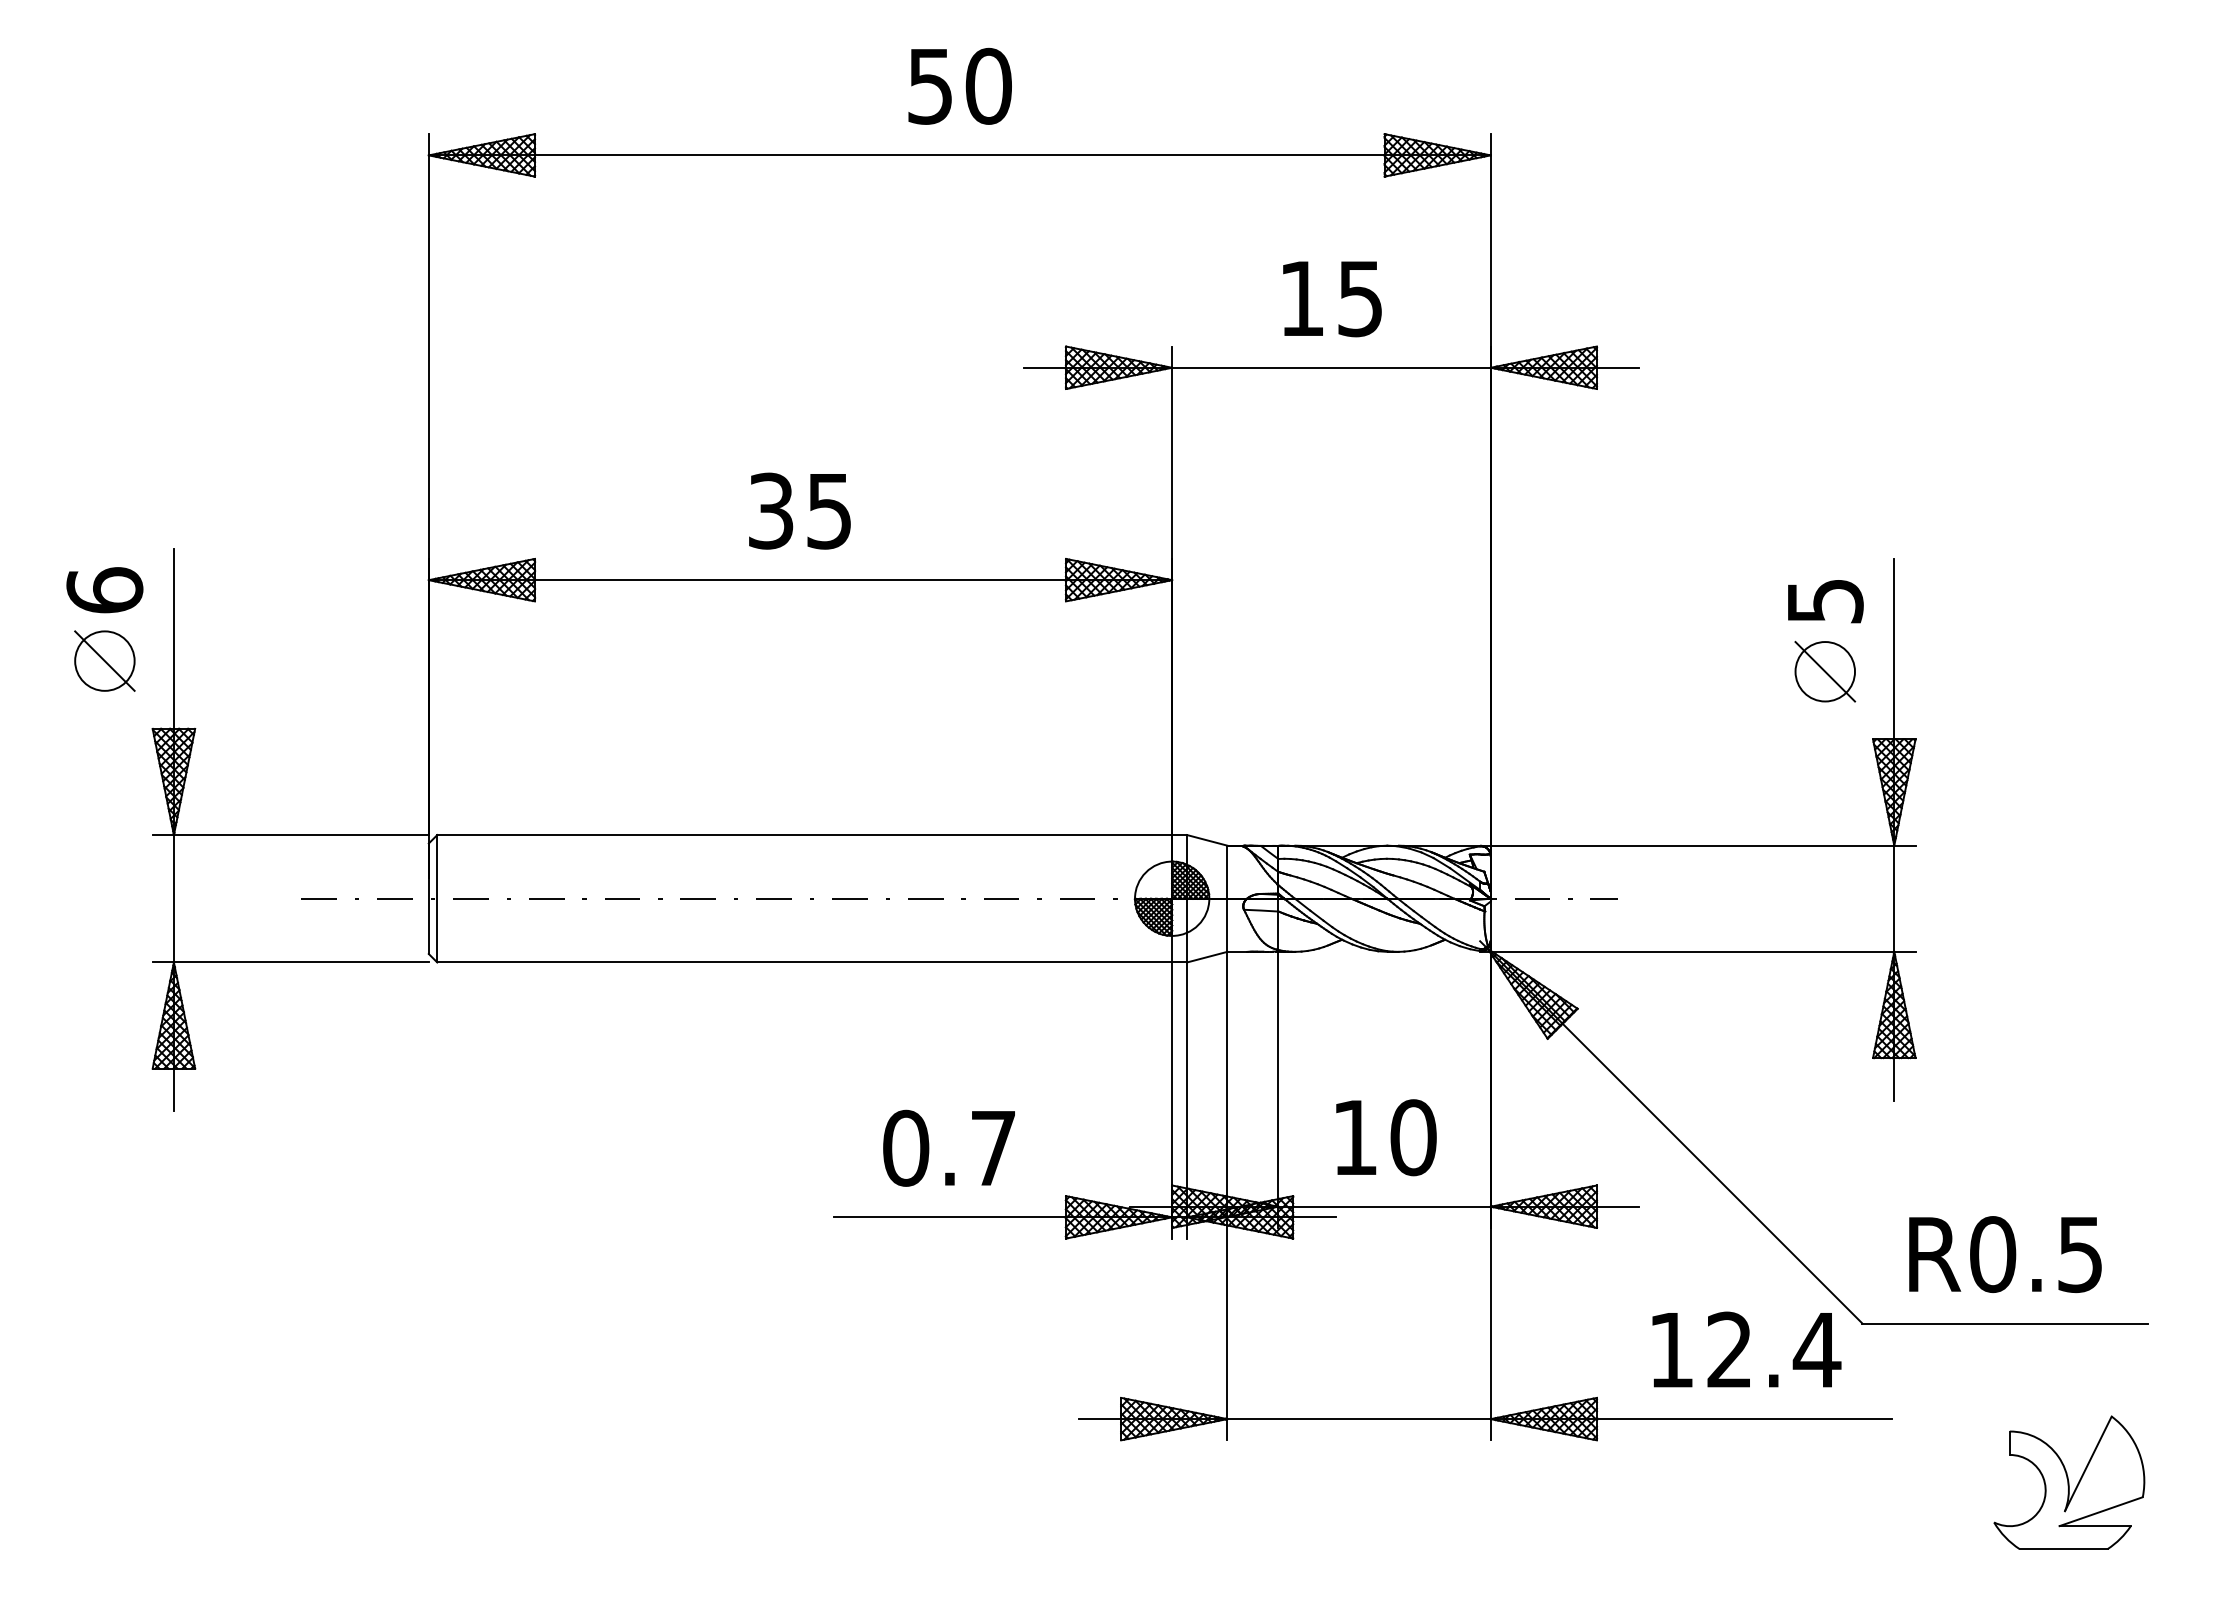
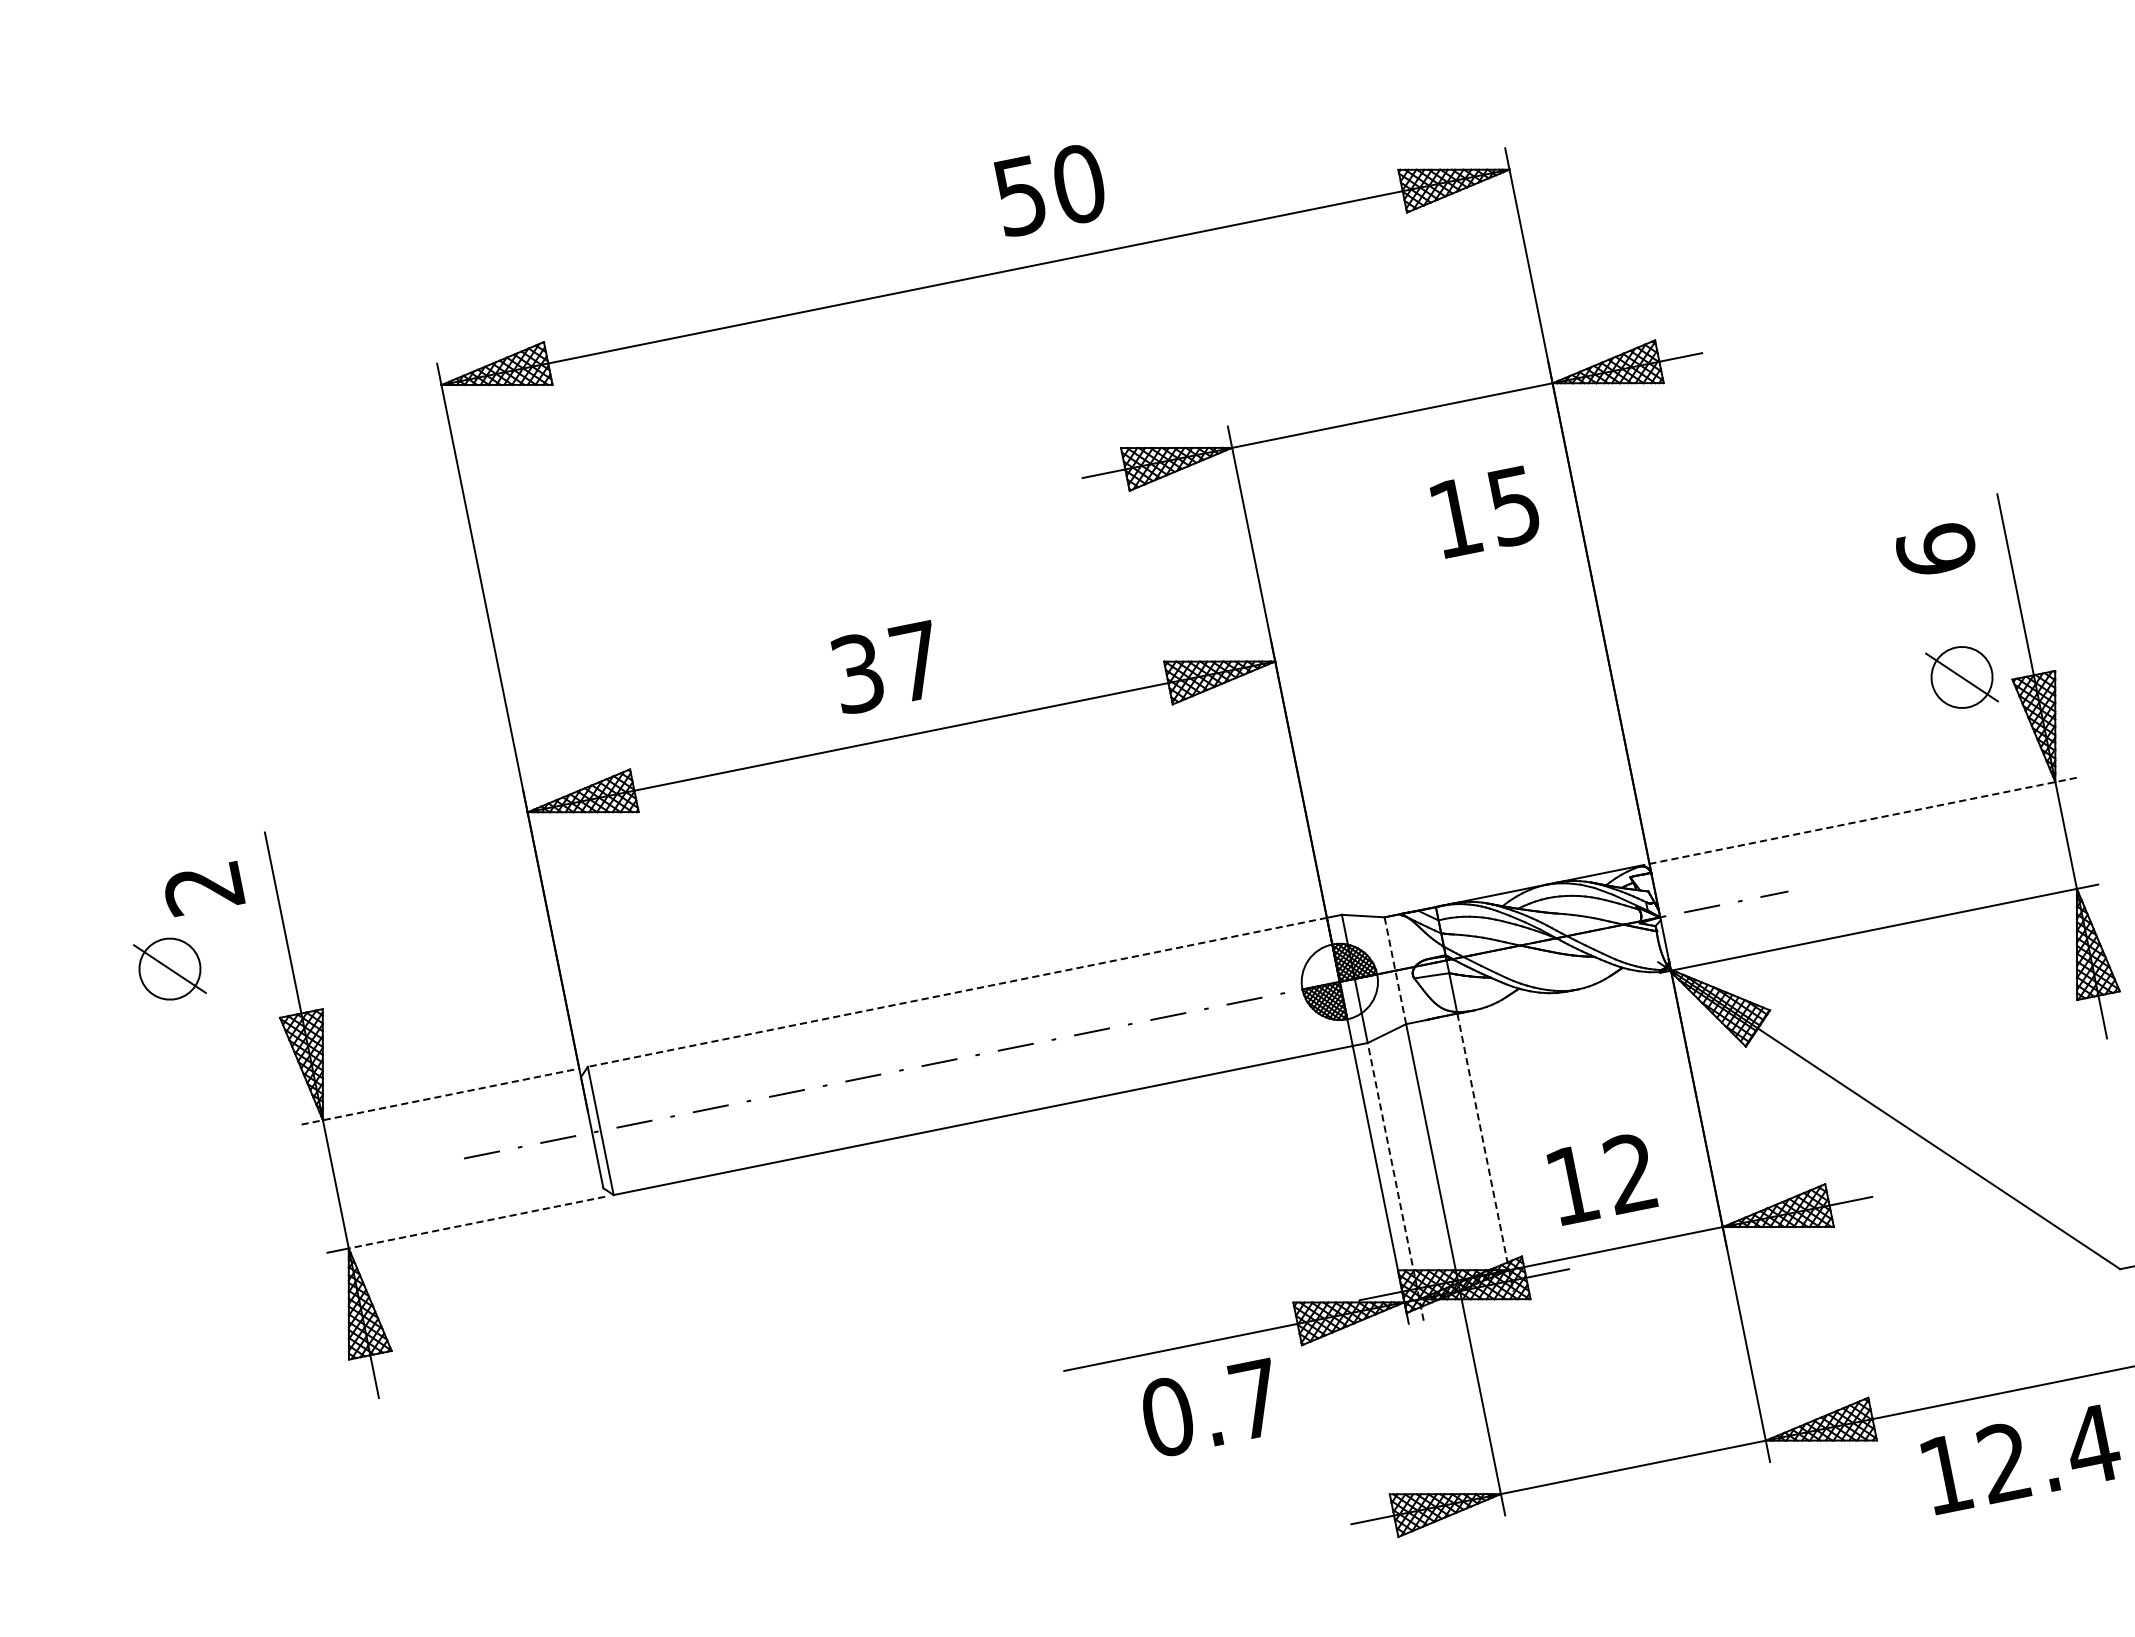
text: (959, 85) -> (1049, 189), moved
text: (1332, 299) -> (1486, 512), moved
text: (828, 511) -> (915, 662), 35 -> 37
text: (104, 590) -> (203, 888), 6 -> 2
text: (1824, 600) -> (1935, 549), 5 -> 6
part: (104, 660) -> (169, 968), moved
part: (1825, 671) -> (1962, 677), moved
line: (291, 835) -> (441, 1096), solid -> dashed
line: (804, 835) -> (957, 992), solid -> dashed
line: (1697, 845) -> (1857, 821), solid -> dashed
line: (1227, 898) -> (1395, 970), solid -> dashed
line: (300, 962) -> (476, 1222), solid -> dashed
line: (1278, 1090) -> (1485, 1153), solid -> dashed
line: (1187, 1100) -> (1396, 1181), solid -> dashed
text: (1413, 1137) -> (1630, 1173), 10 -> 12
text: (948, 1147) -> (1210, 1407), moved
text: (1746, 1349) -> (2021, 1458), moved

